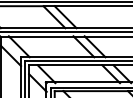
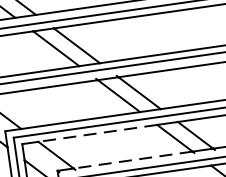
line: (69, 65) -> (96, 133), solid -> dashed
line: (86, 82) -> (132, 160), solid -> dashed

